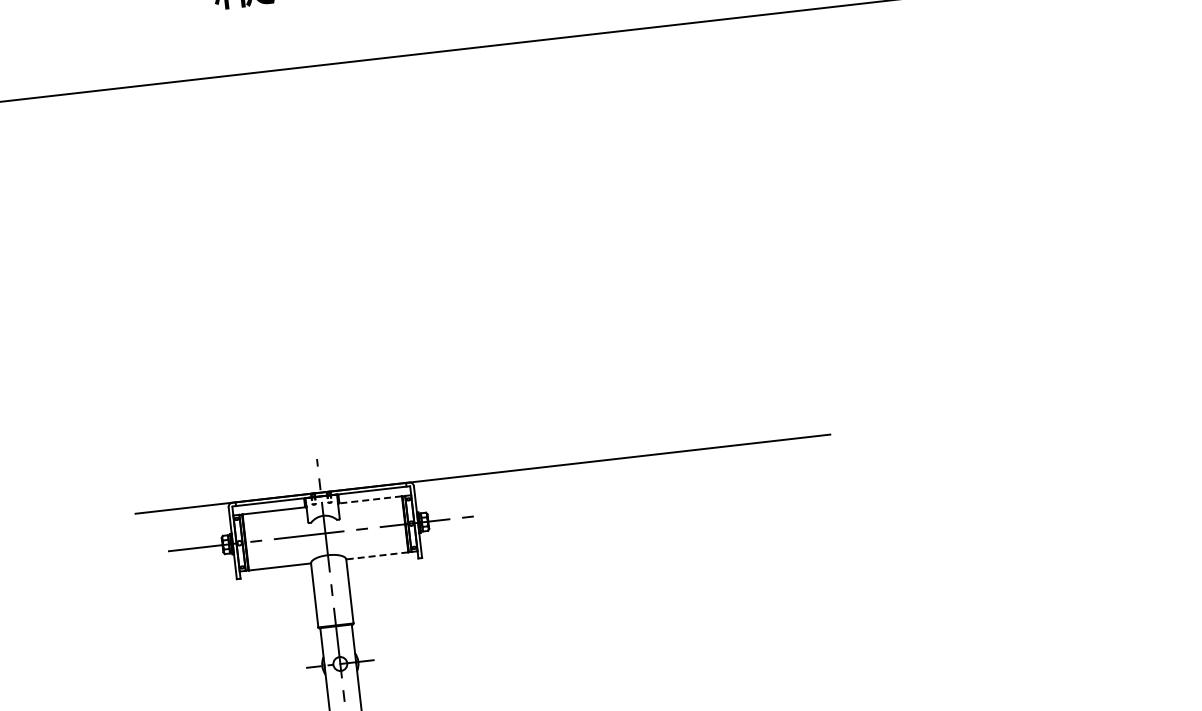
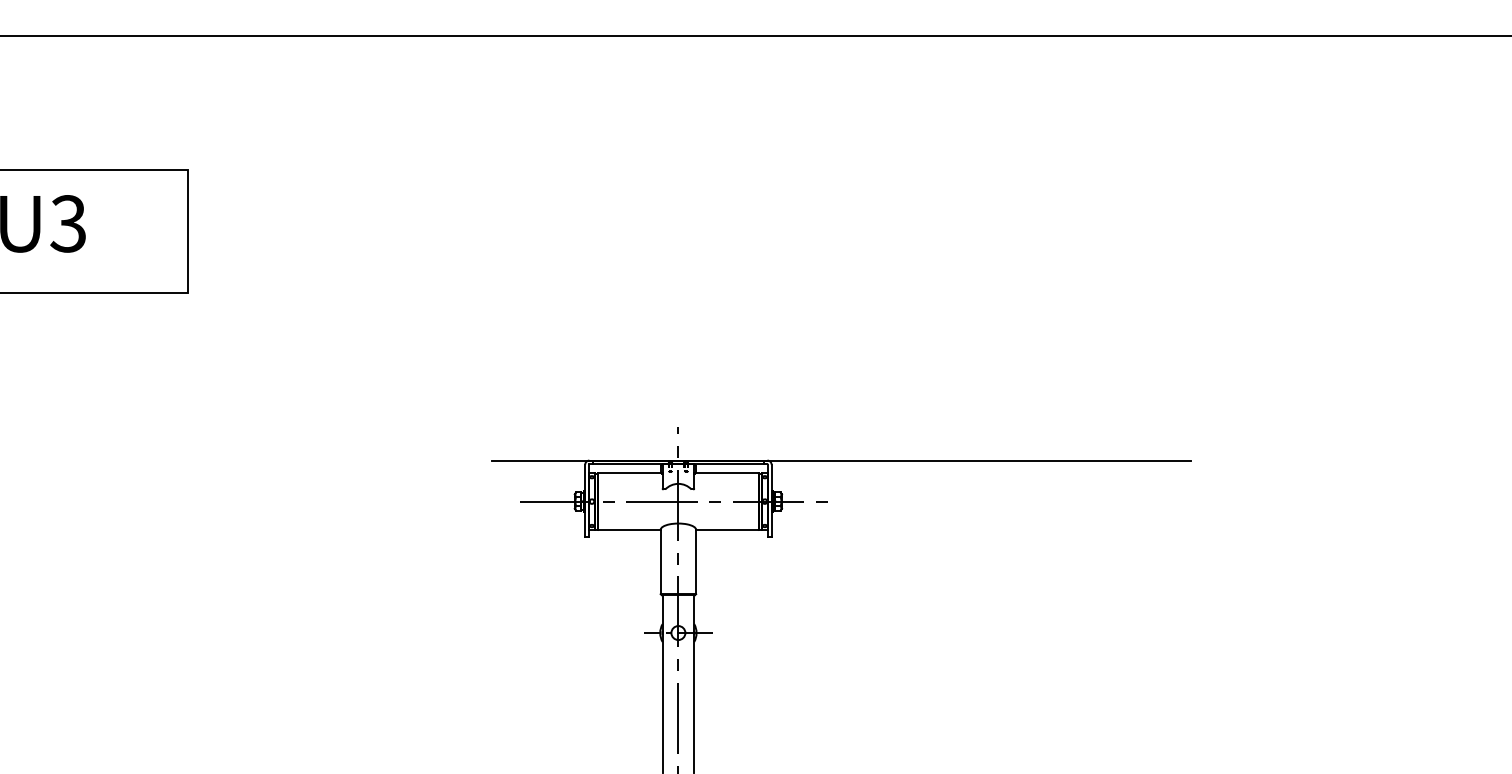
line: (369, 500) -> (725, 473), dashed -> solid
line: (376, 555) -> (726, 529), dashed -> solid

